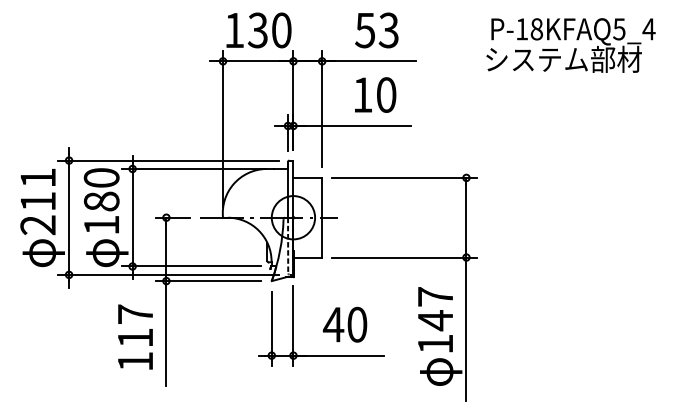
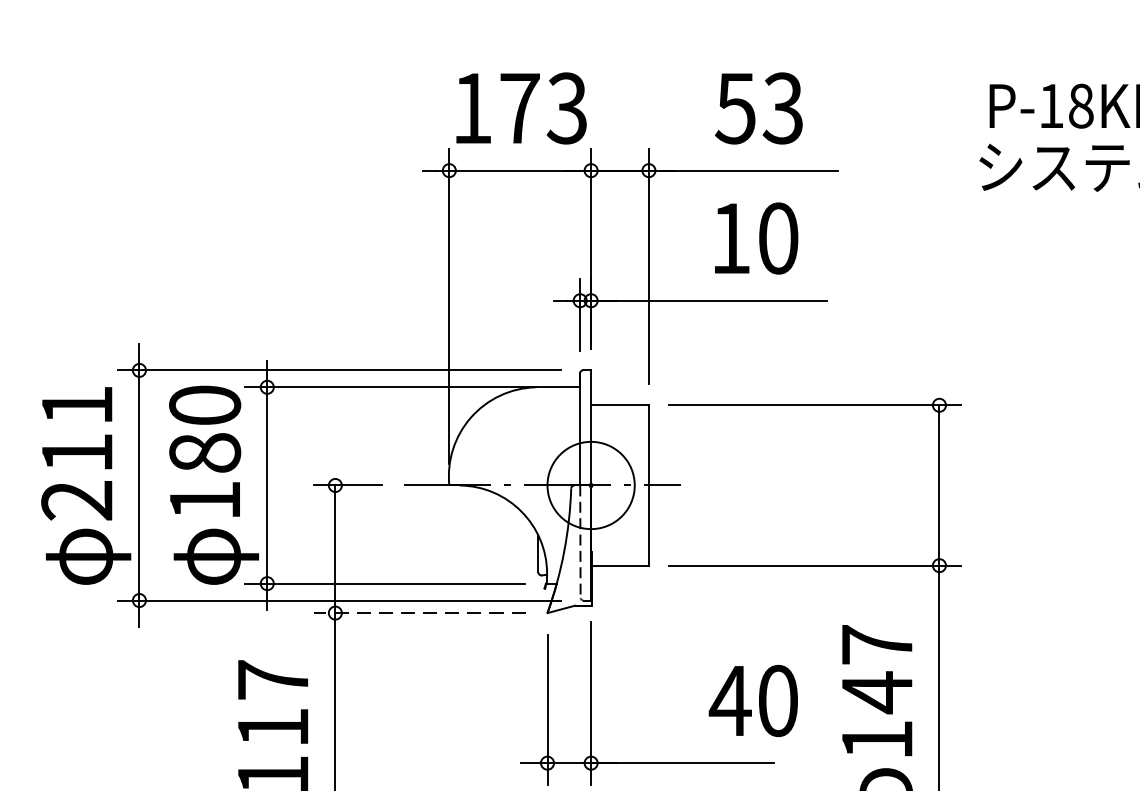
text: (269, 30) -> (542, 108), 130 -> 173
line: (208, 281) -> (420, 613), solid -> dashed
text: (345, 324) -> (754, 700), moved

